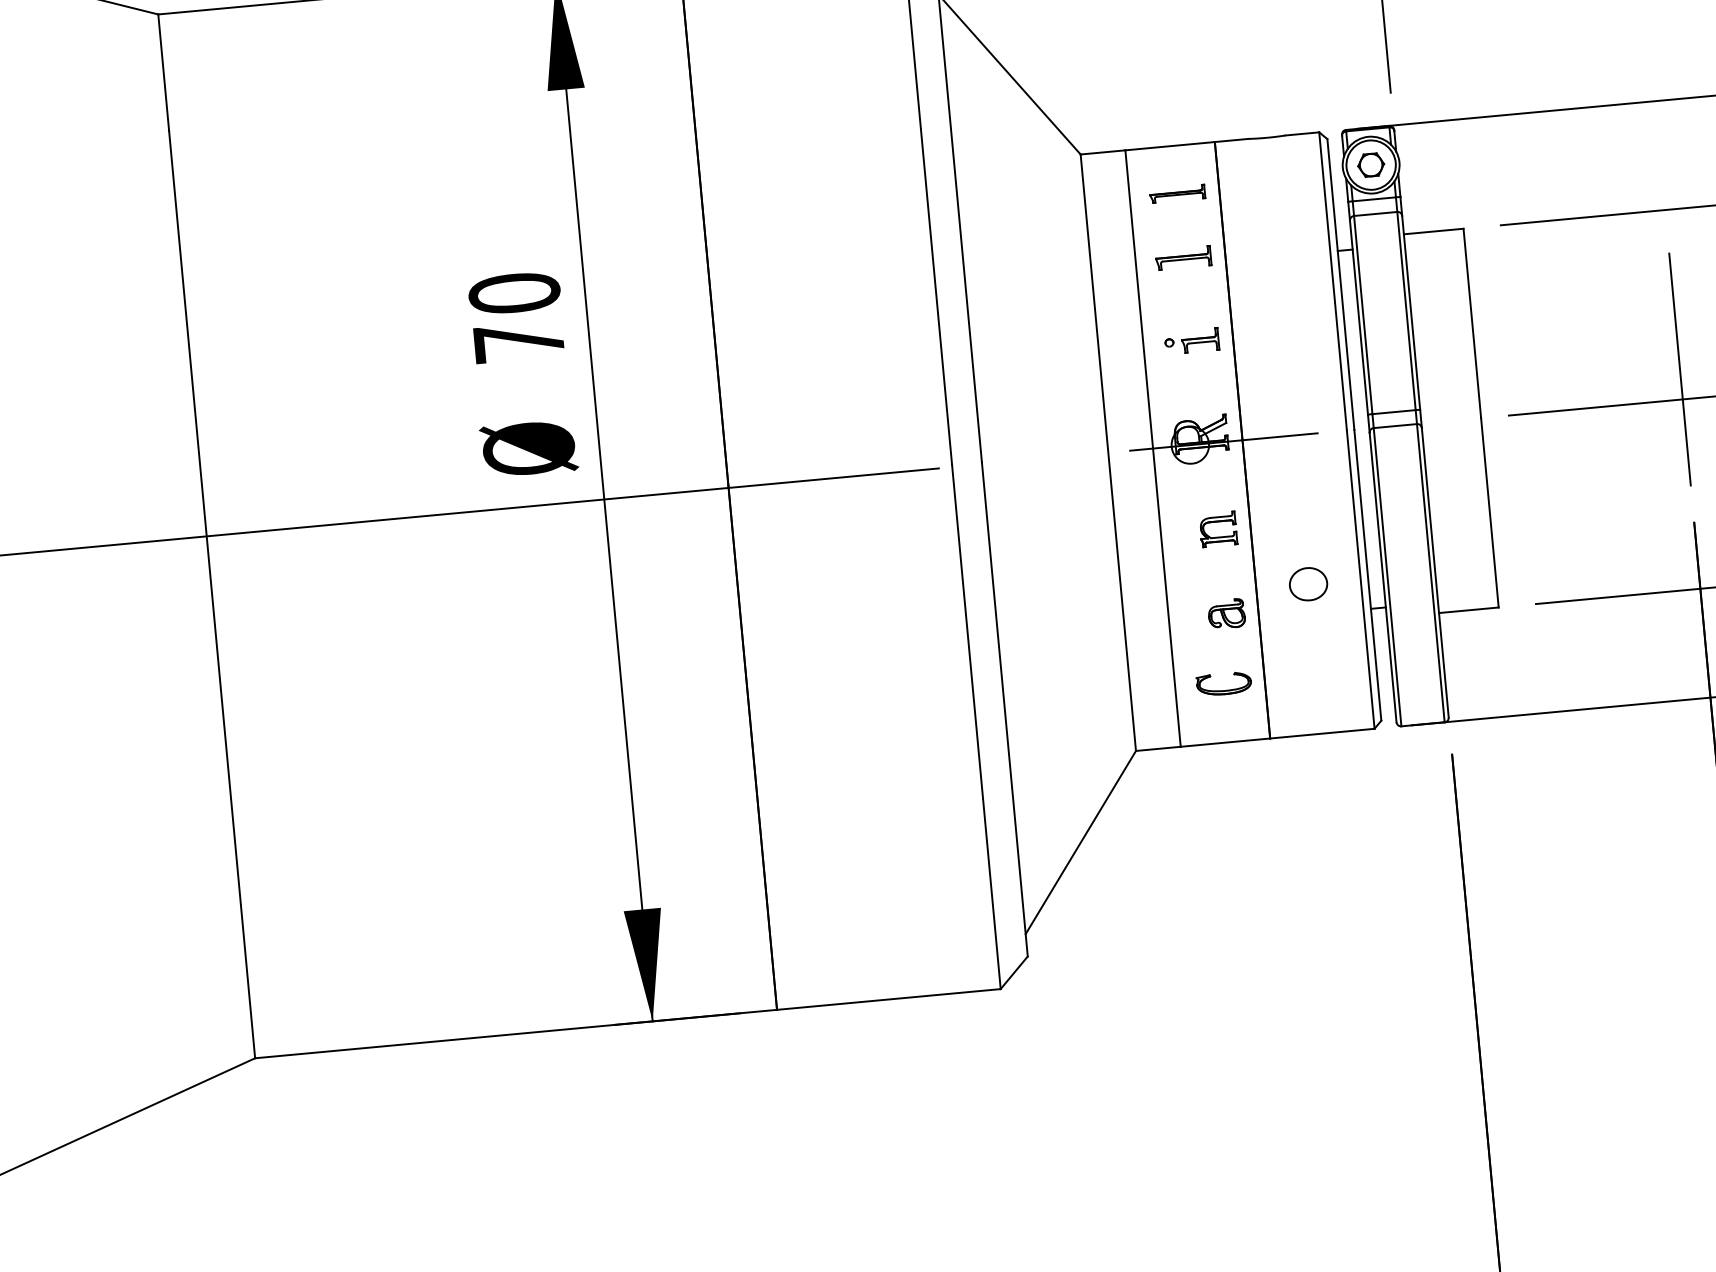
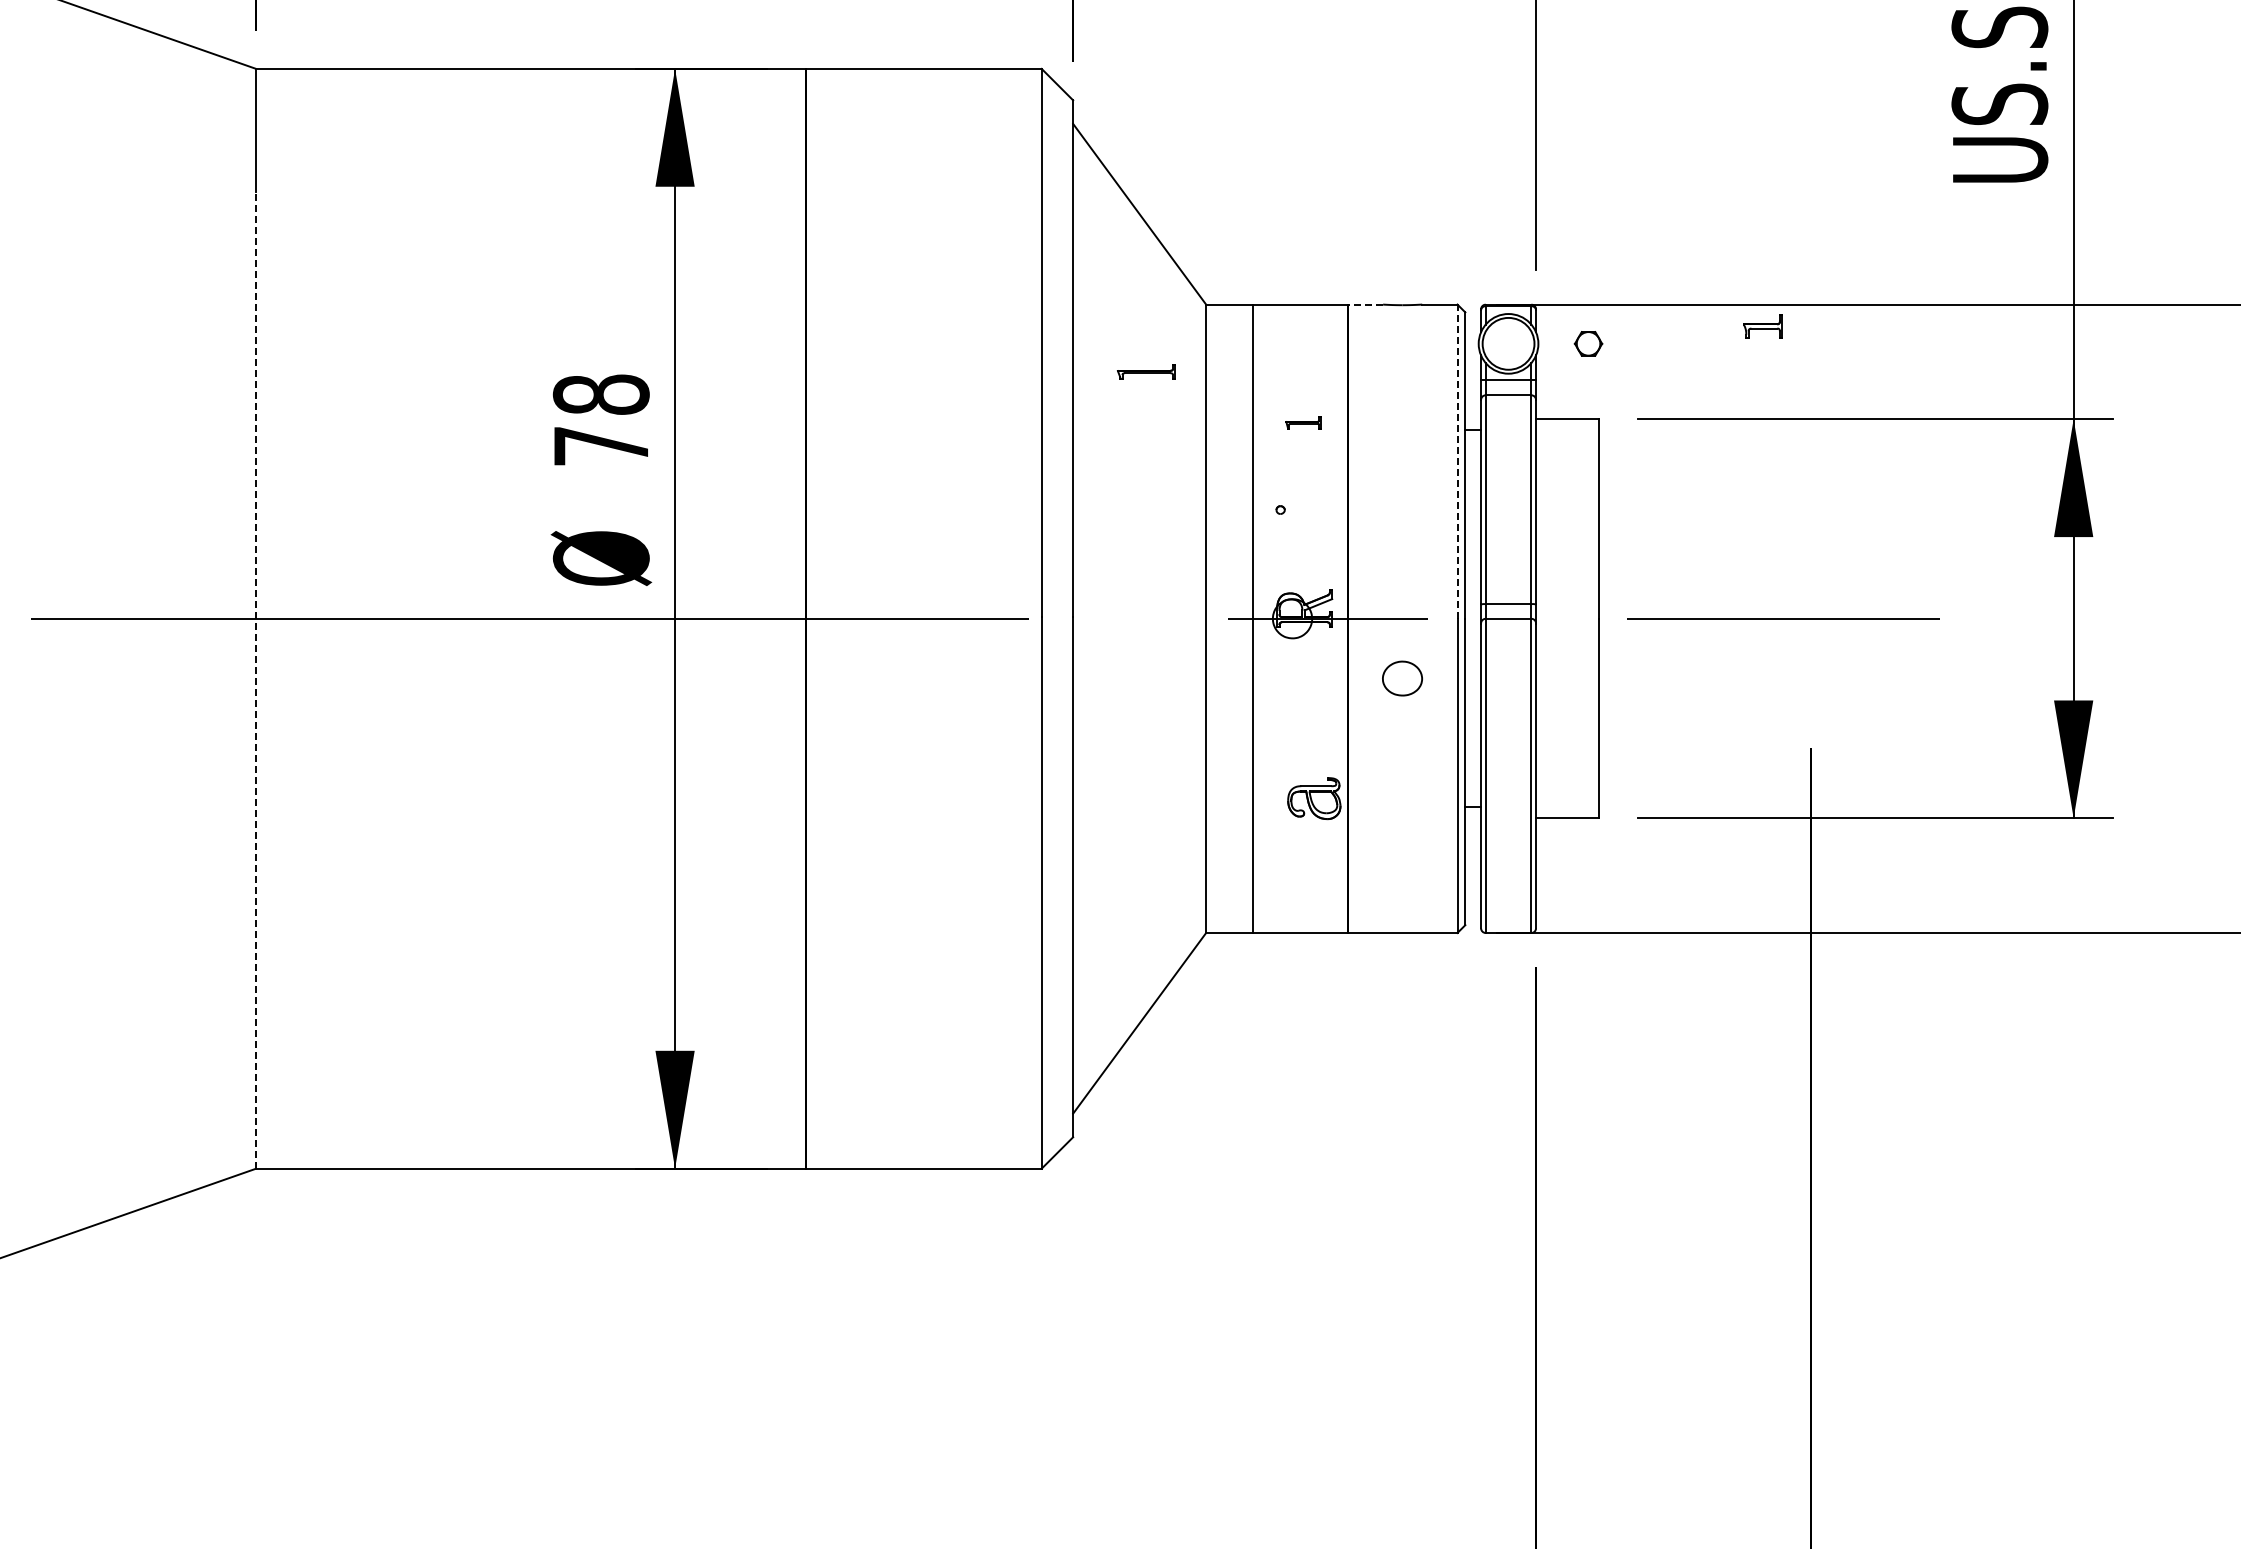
line: (1231, 140) -> (1365, 304), solid -> dashed
part: (1371, 164) -> (1588, 343), moved
part: (1176, 193) -> (1145, 371), moved
part: (1183, 257) -> (1303, 422), size x0.6
line: (1333, 281) -> (1457, 461), solid -> dashed
text: (514, 293) -> (601, 394), 70 -> 78
part: (1199, 340) -> (1762, 326), moved
line: (1680, 369) -> (1811, 587), removed
part: (1217, 521) -> (1313, 701), removed
part: (1308, 584) -> (1402, 678), moved
line: (212, 593) -> (256, 679), solid -> dashed
part: (1226, 613) -> (1313, 798), size x1.4
part: (1224, 690) -> (1304, 878), removed

